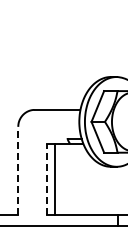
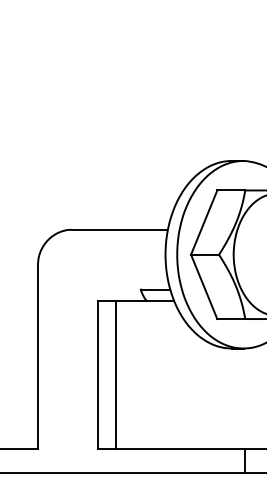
line: (18, 170) -> (38, 356), dashed -> solid
line: (47, 179) -> (99, 375), dashed -> solid

